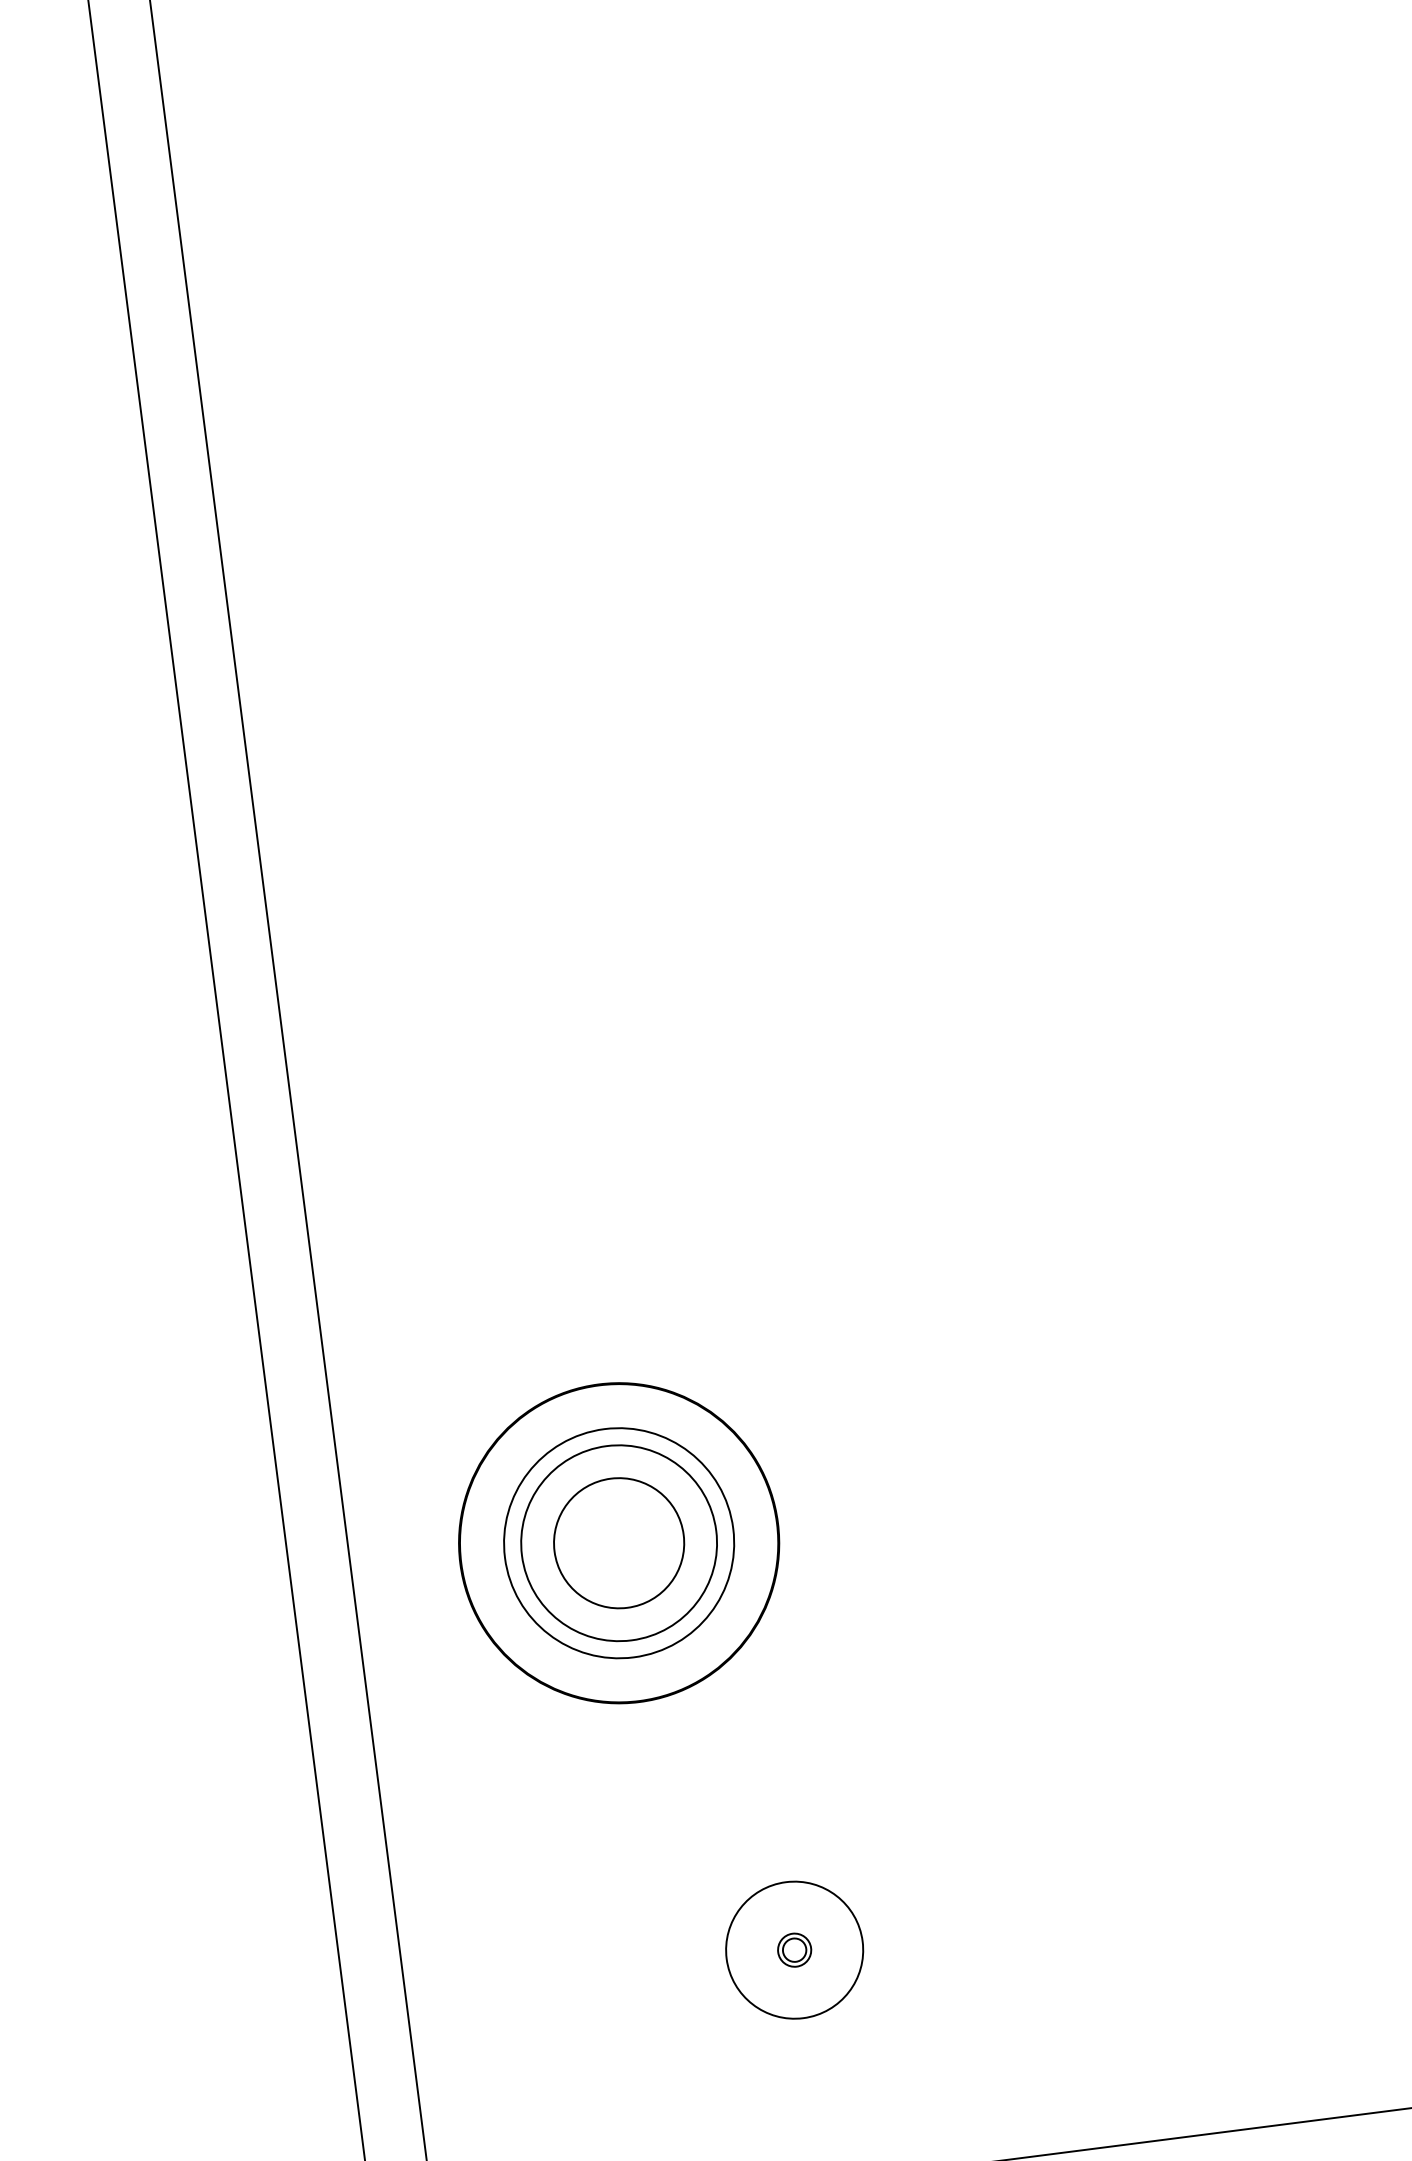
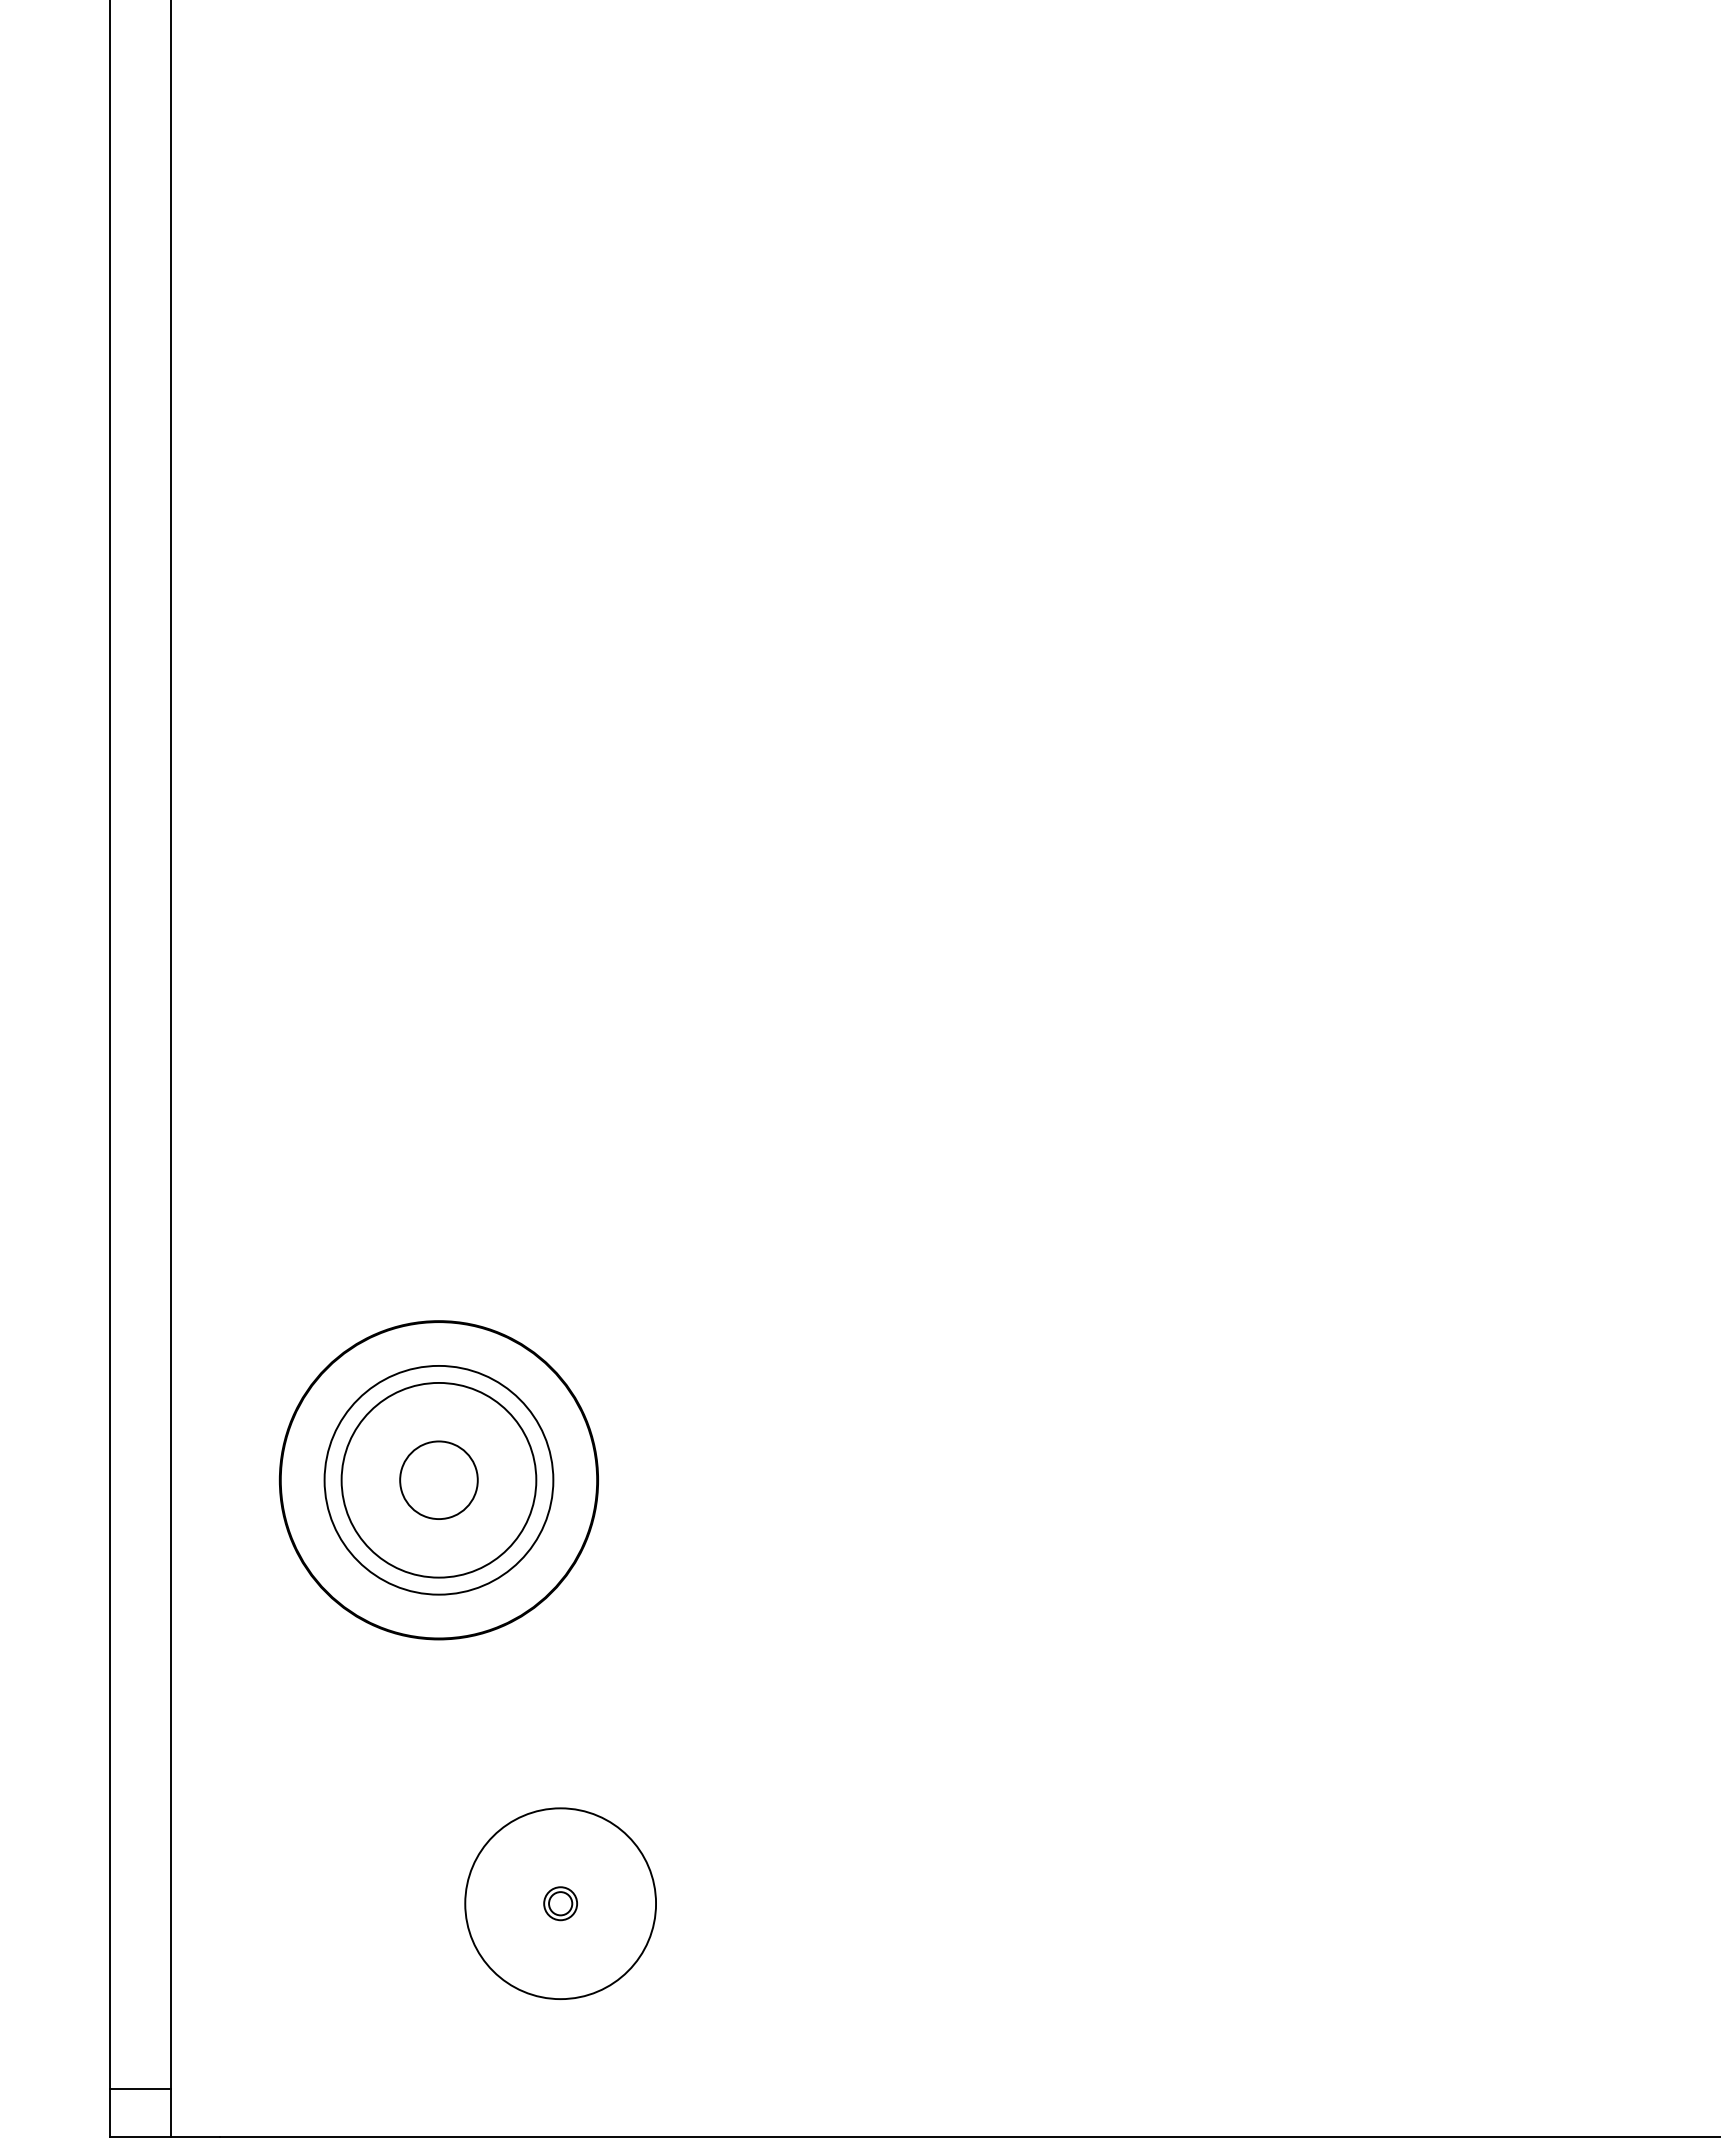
circle: (618, 1543) -> (438, 1480), size x0.6
circle: (794, 1949) -> (560, 1903), size x1.4

